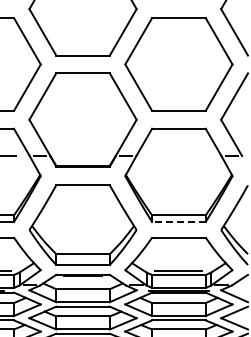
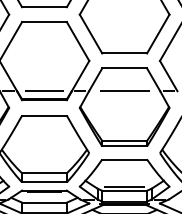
line: (82, 156) -> (44, 91), added
line: (178, 156) -> (124, 91), added
line: (178, 222) -> (124, 146), dashed -> solid

